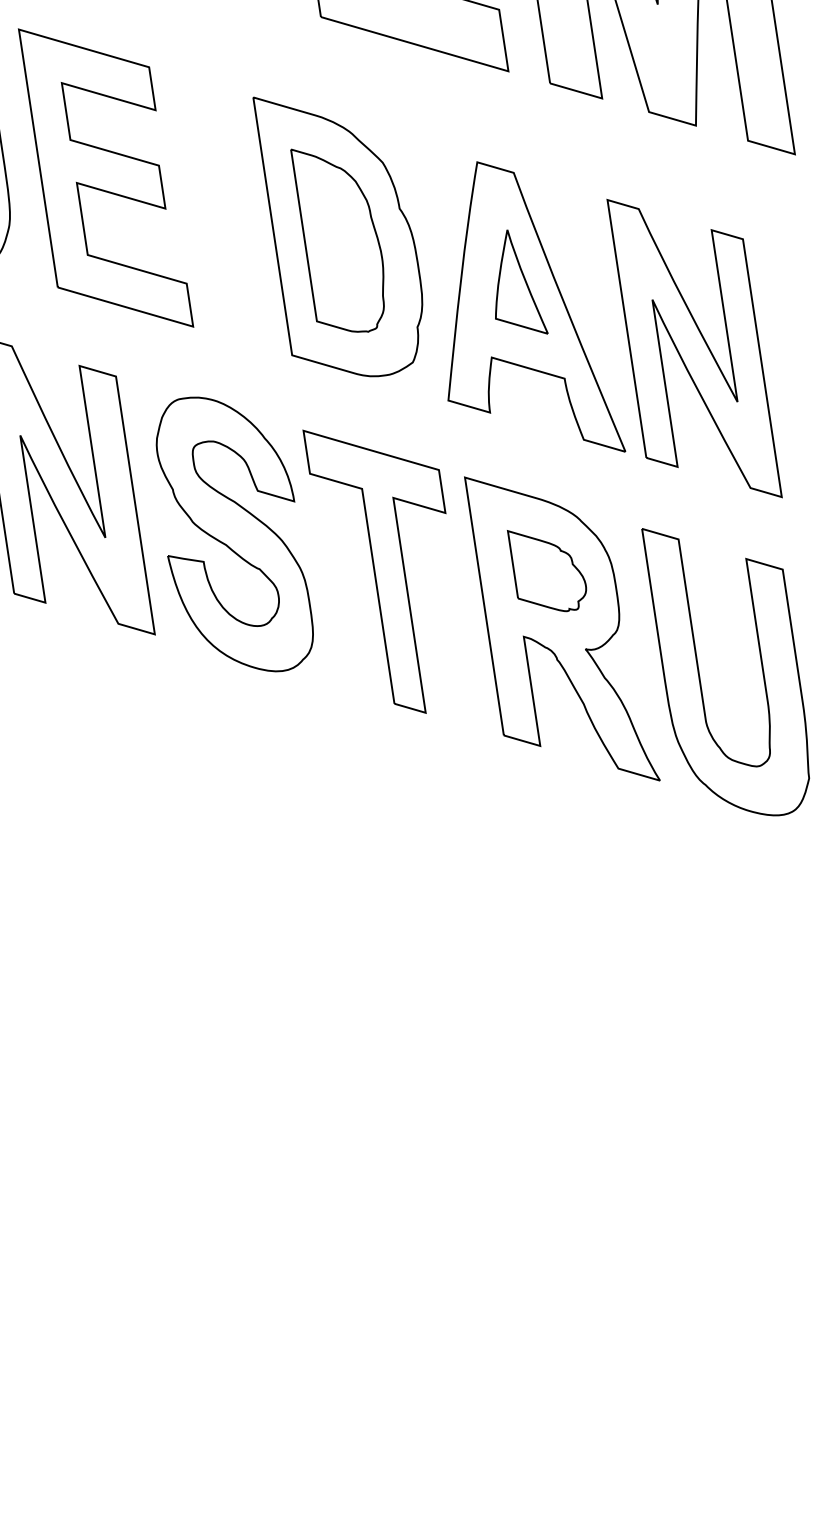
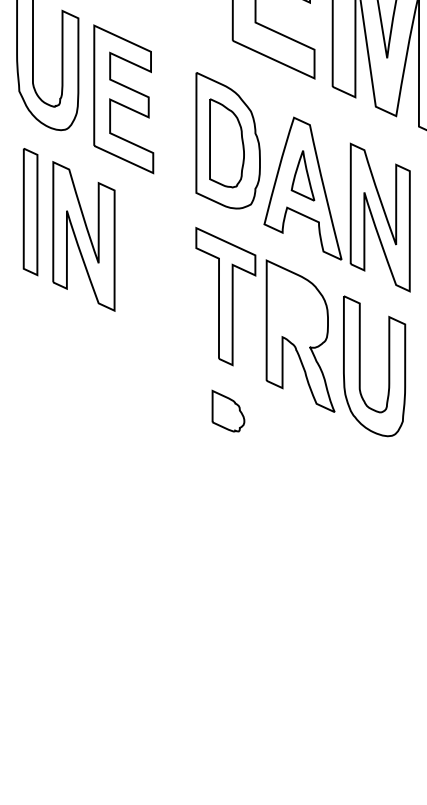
part: (231, 534) -> (156, 270), removed
part: (548, 567) -> (228, 410), moved

